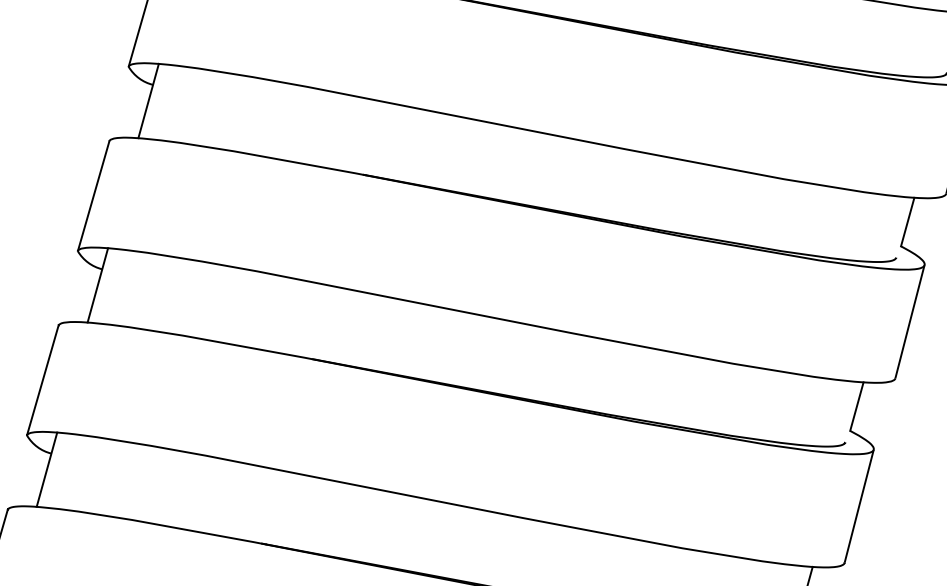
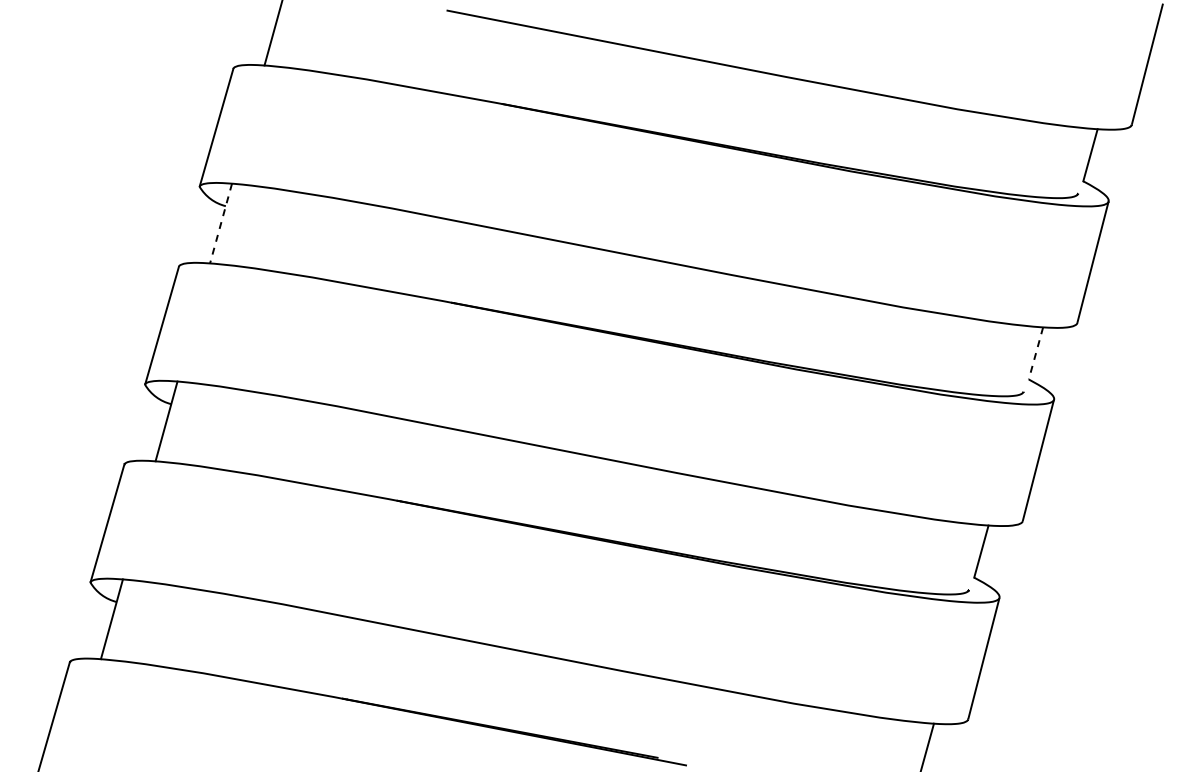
line: (148, 101) -> (220, 224), solid -> dashed
line: (907, 222) -> (1035, 353), solid -> dashed

